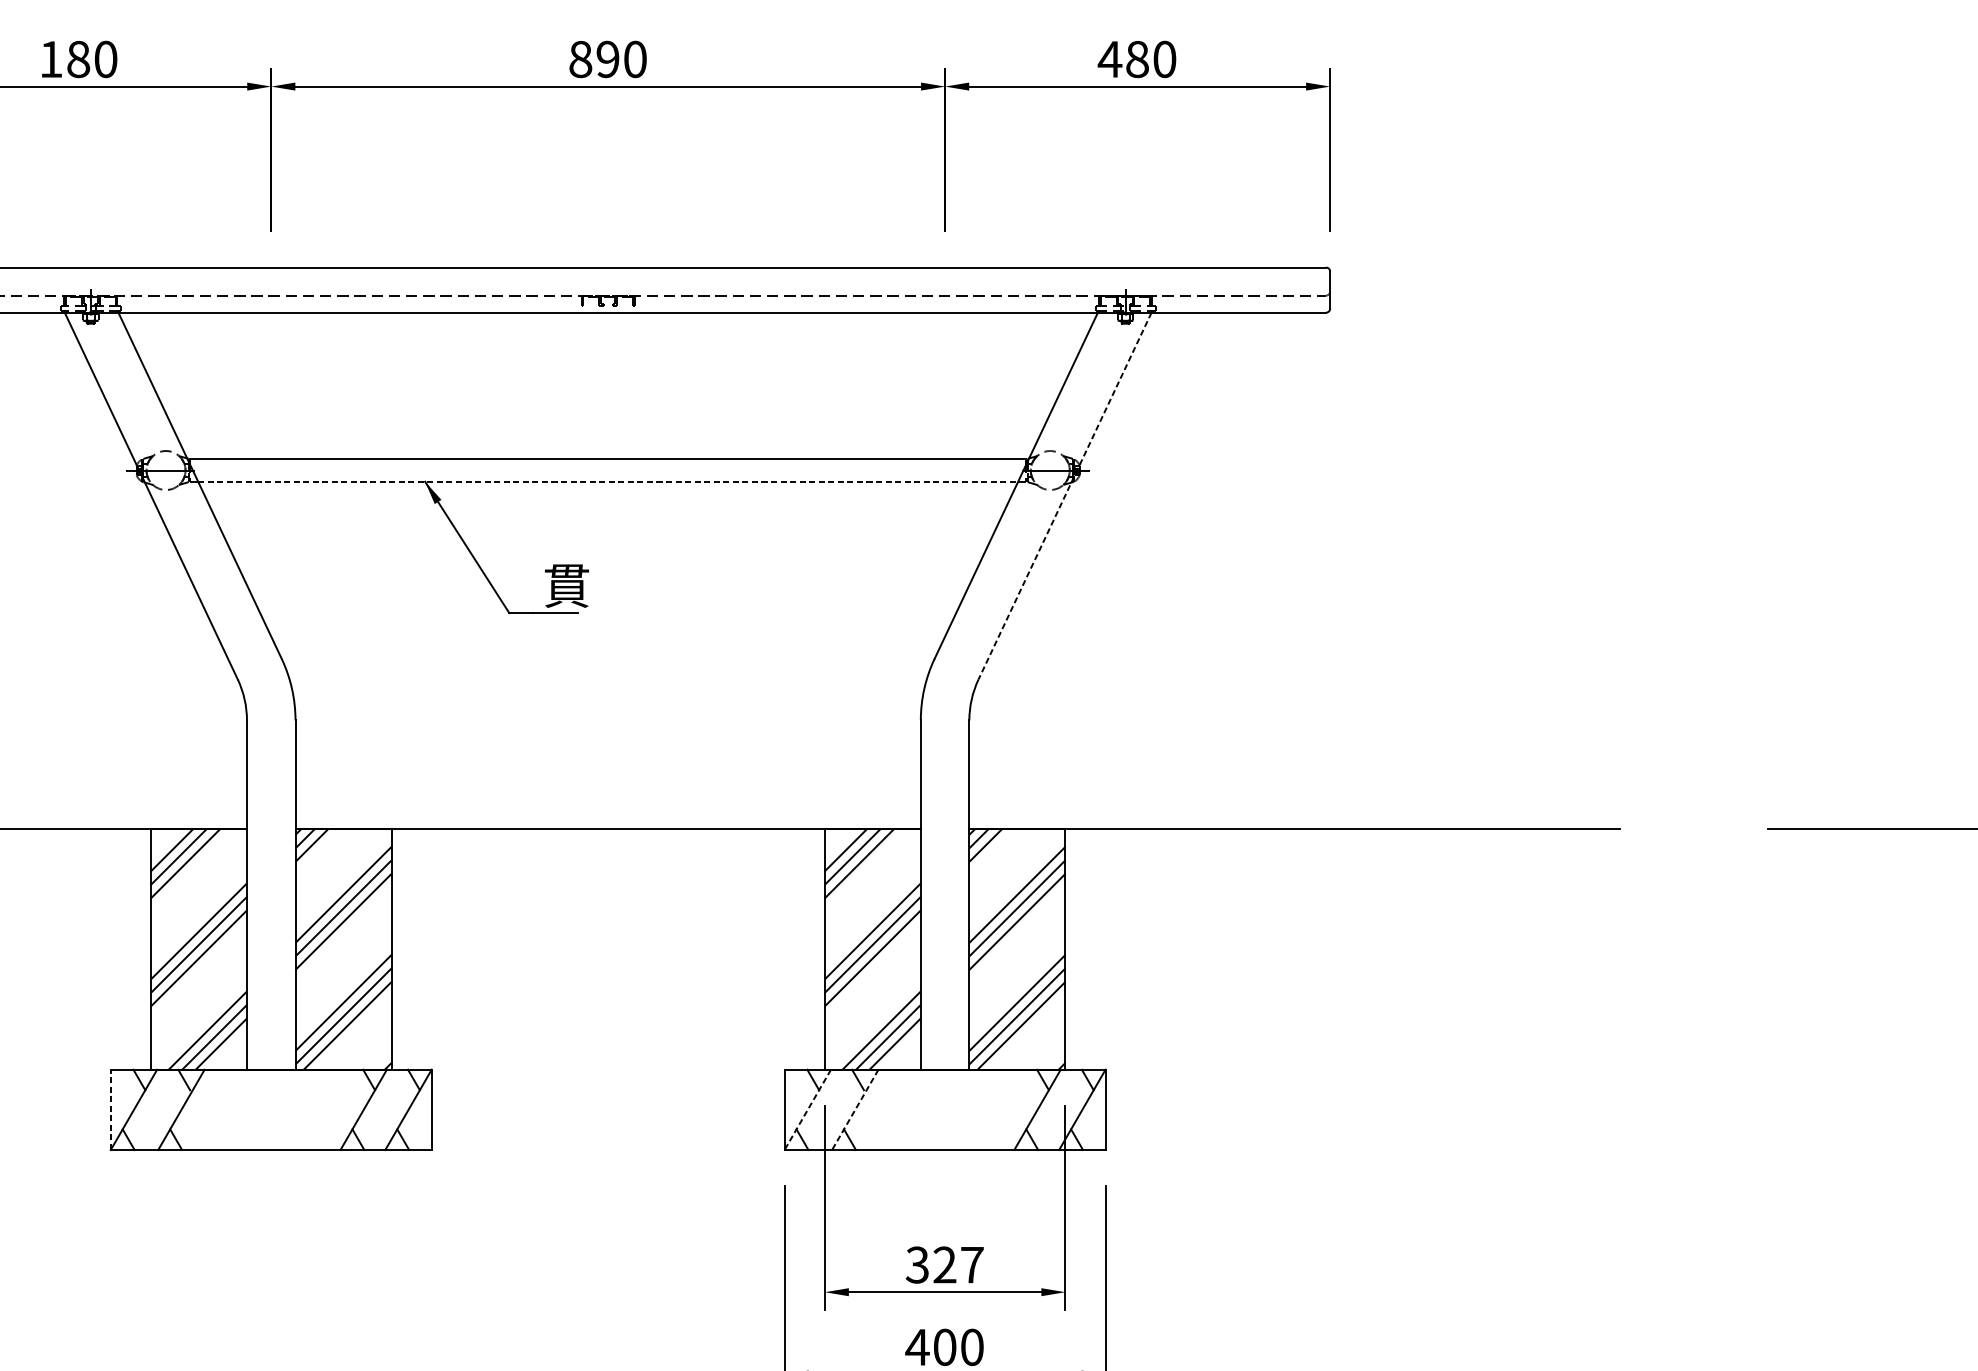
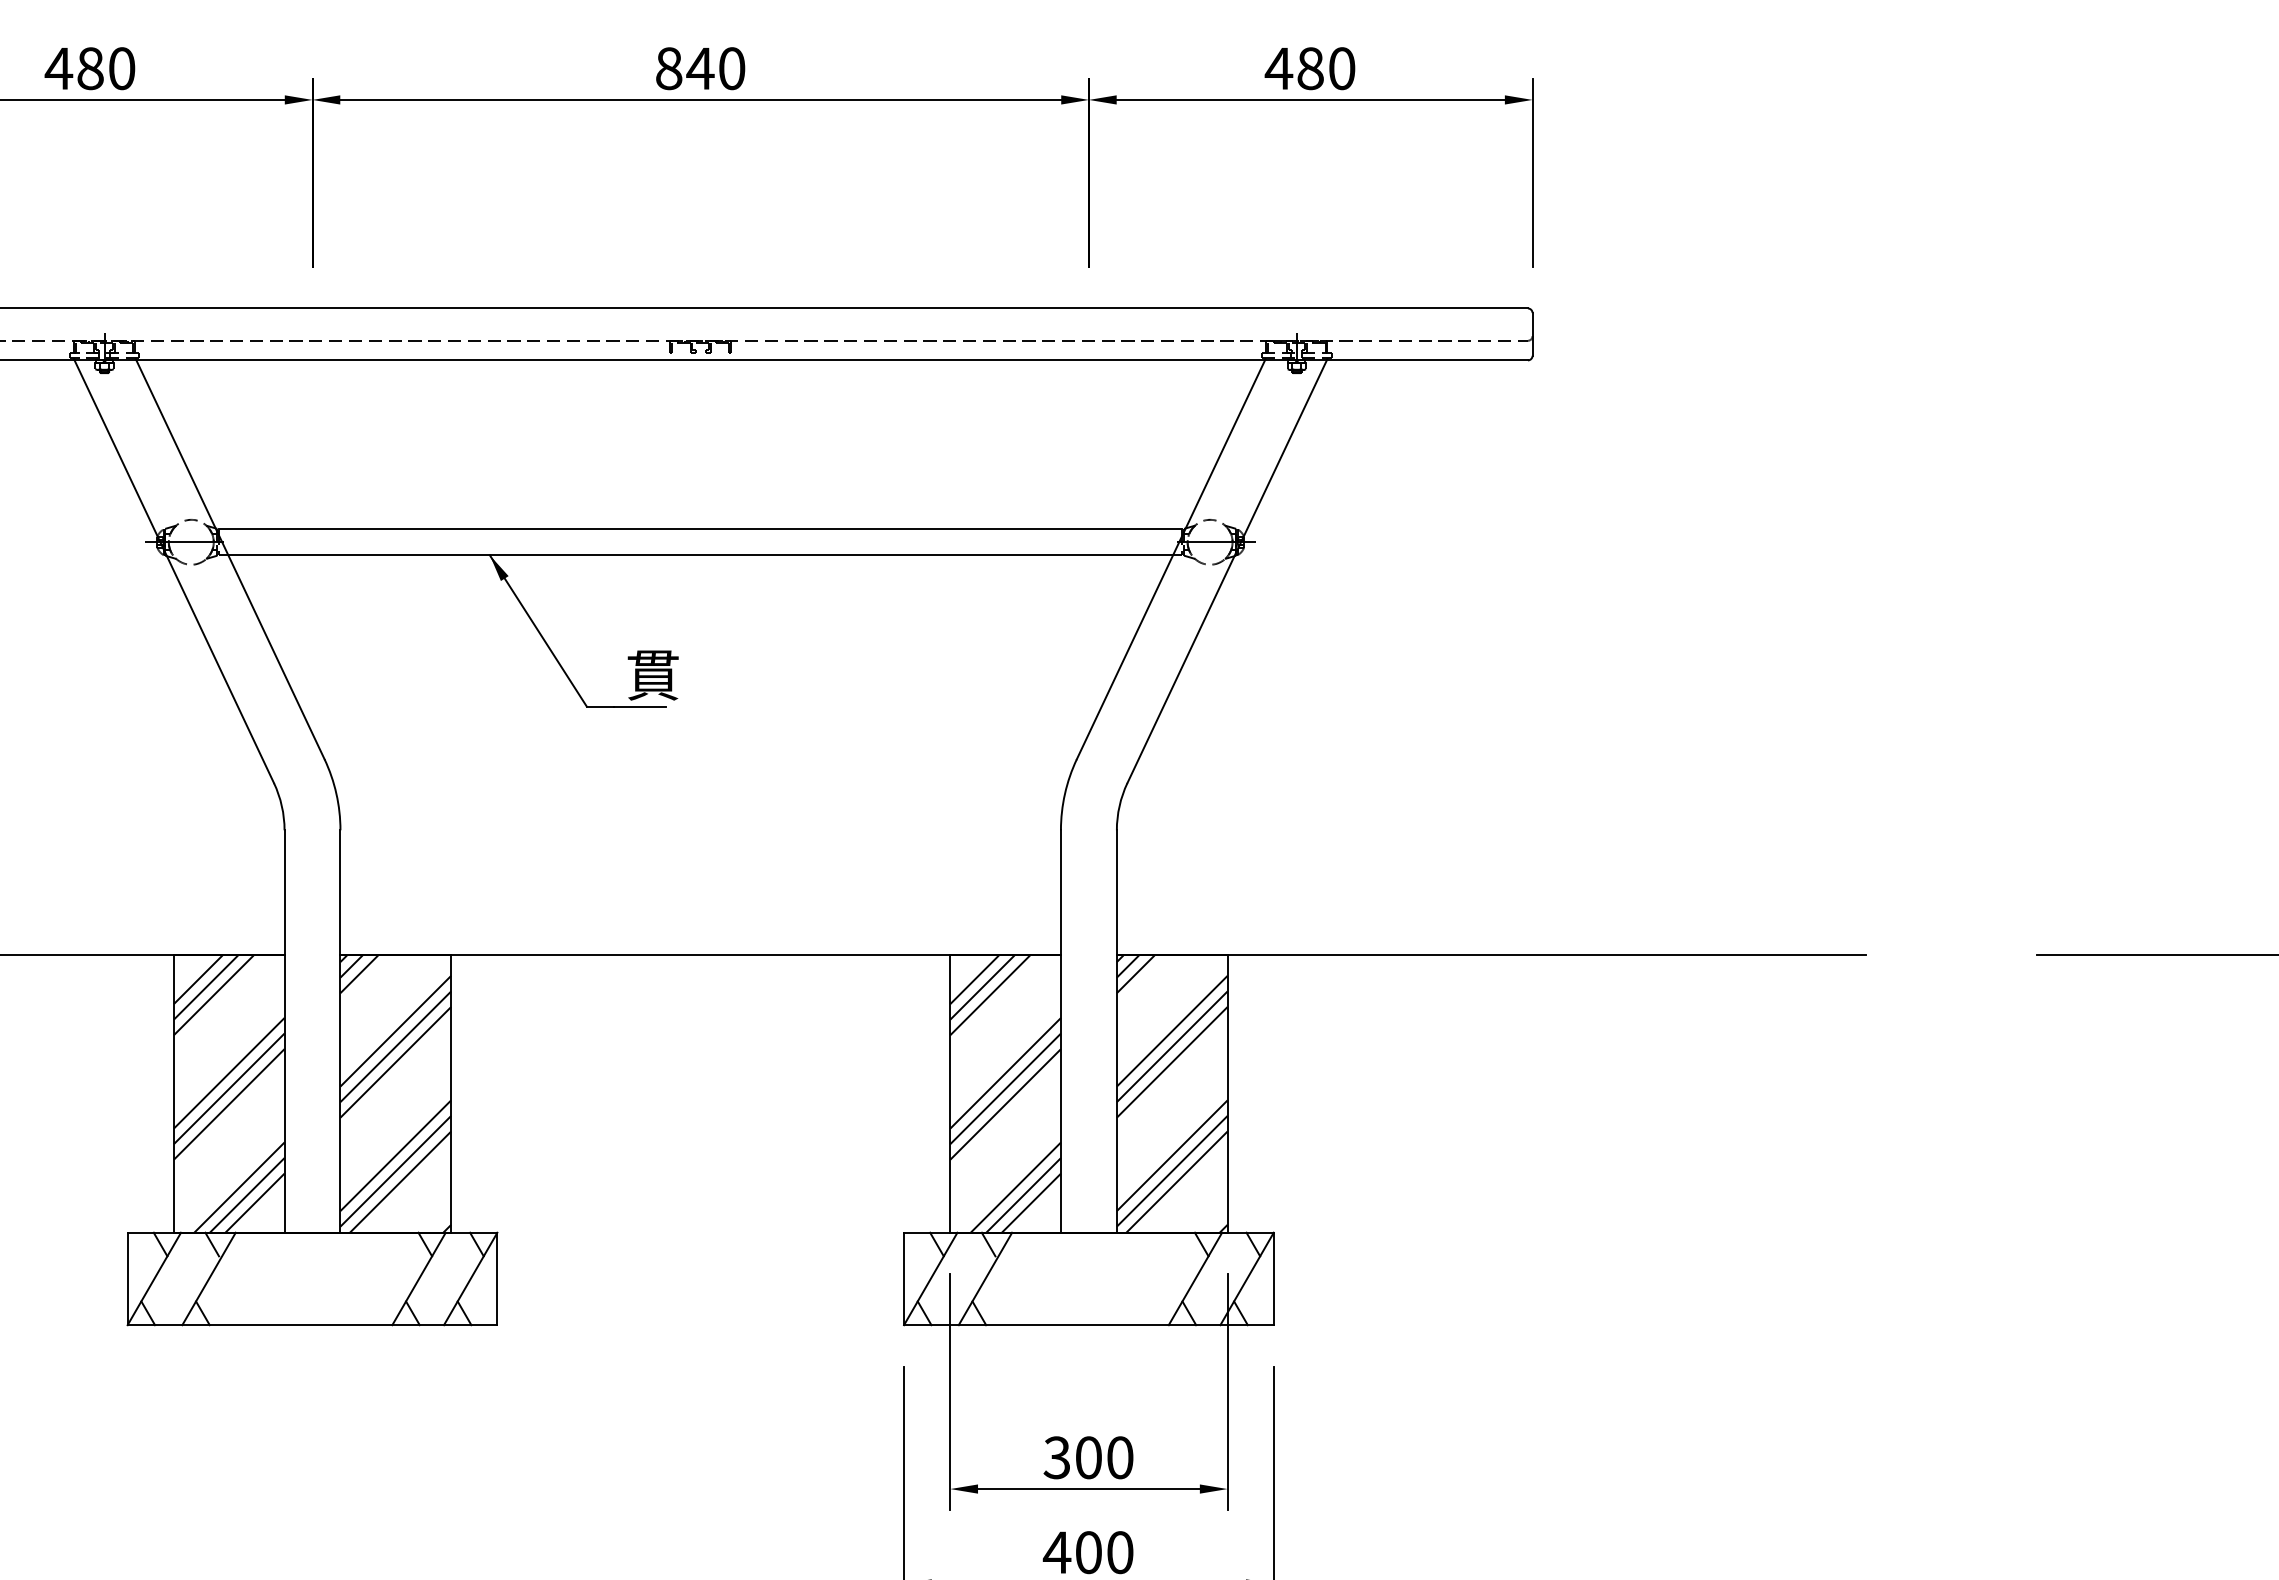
text: (50, 59) -> (58, 68), 180 -> 480
text: (607, 59) -> (700, 68), 890 -> 840
line: (608, 481) -> (701, 555), dashed -> solid
line: (1065, 495) -> (1227, 571), dashed -> solid
line: (110, 1109) -> (127, 1278), dashed -> solid
line: (807, 1110) -> (930, 1279), dashed -> solid
line: (855, 1110) -> (985, 1279), dashed -> solid
text: (958, 1264) -> (1104, 1457), 327 -> 300

